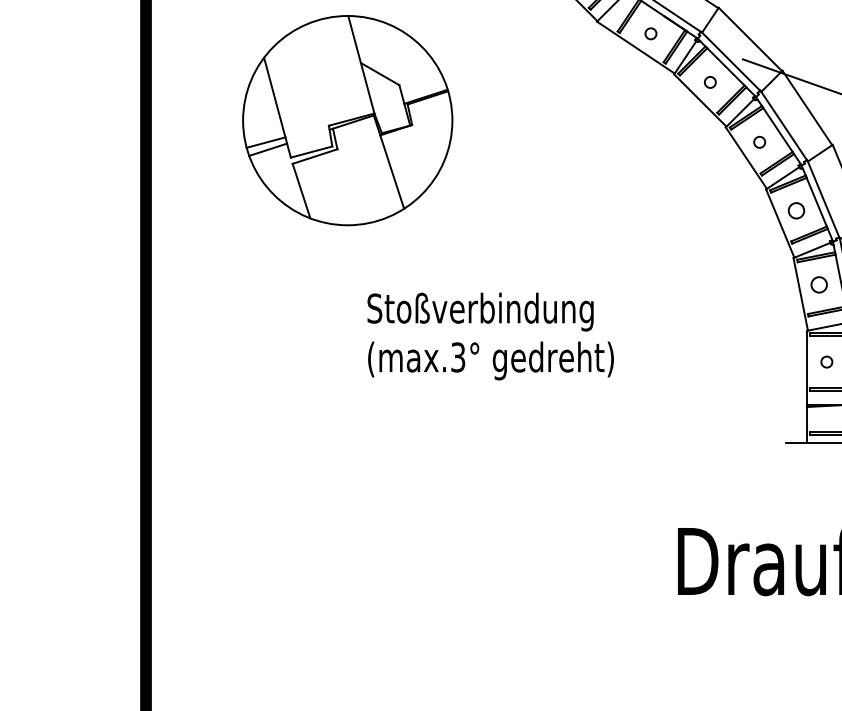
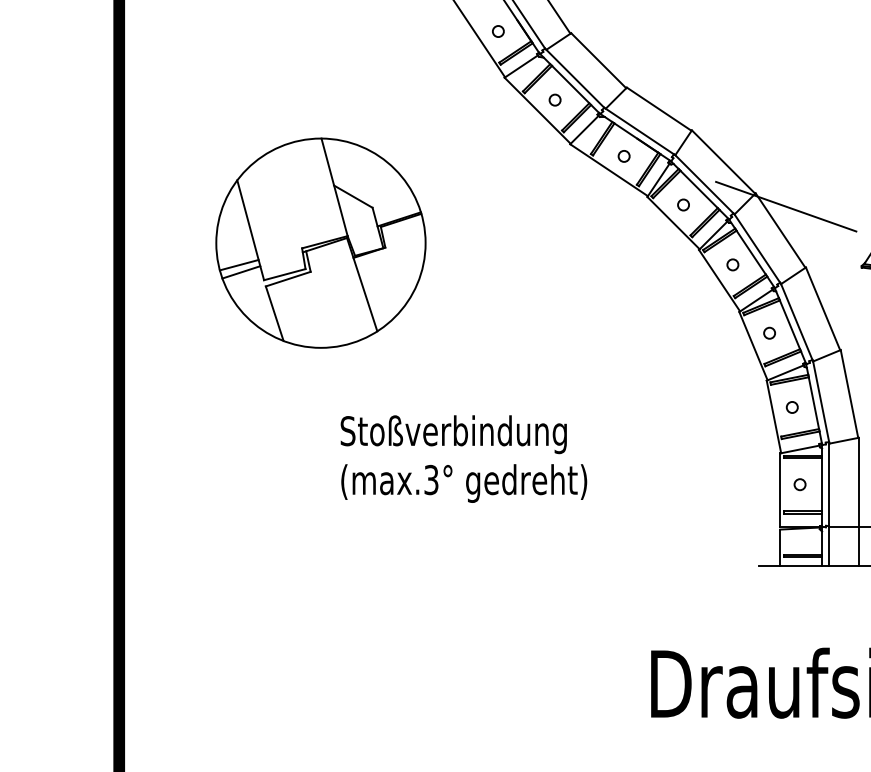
circle: (796, 209) -> (769, 332), size x0.71
circle: (818, 284) -> (791, 407), size x0.71

